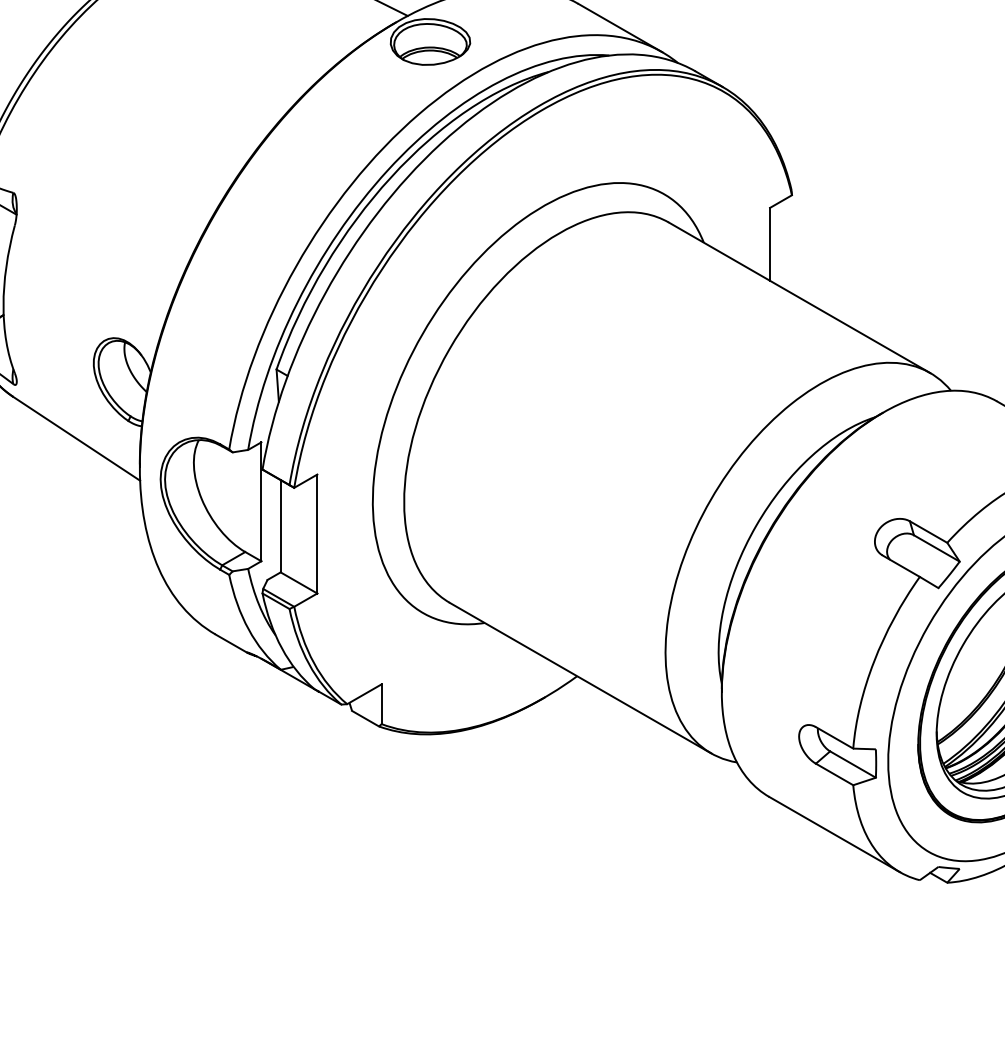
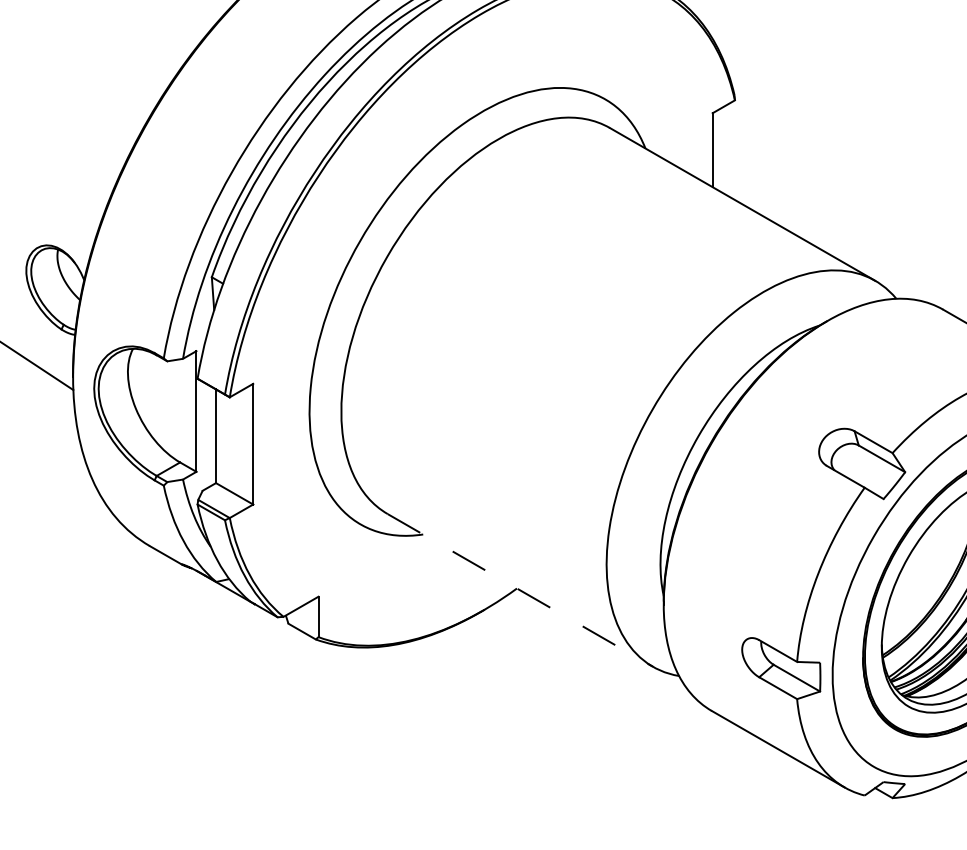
line: (580, 678) -> (520, 590), solid -> dashed

